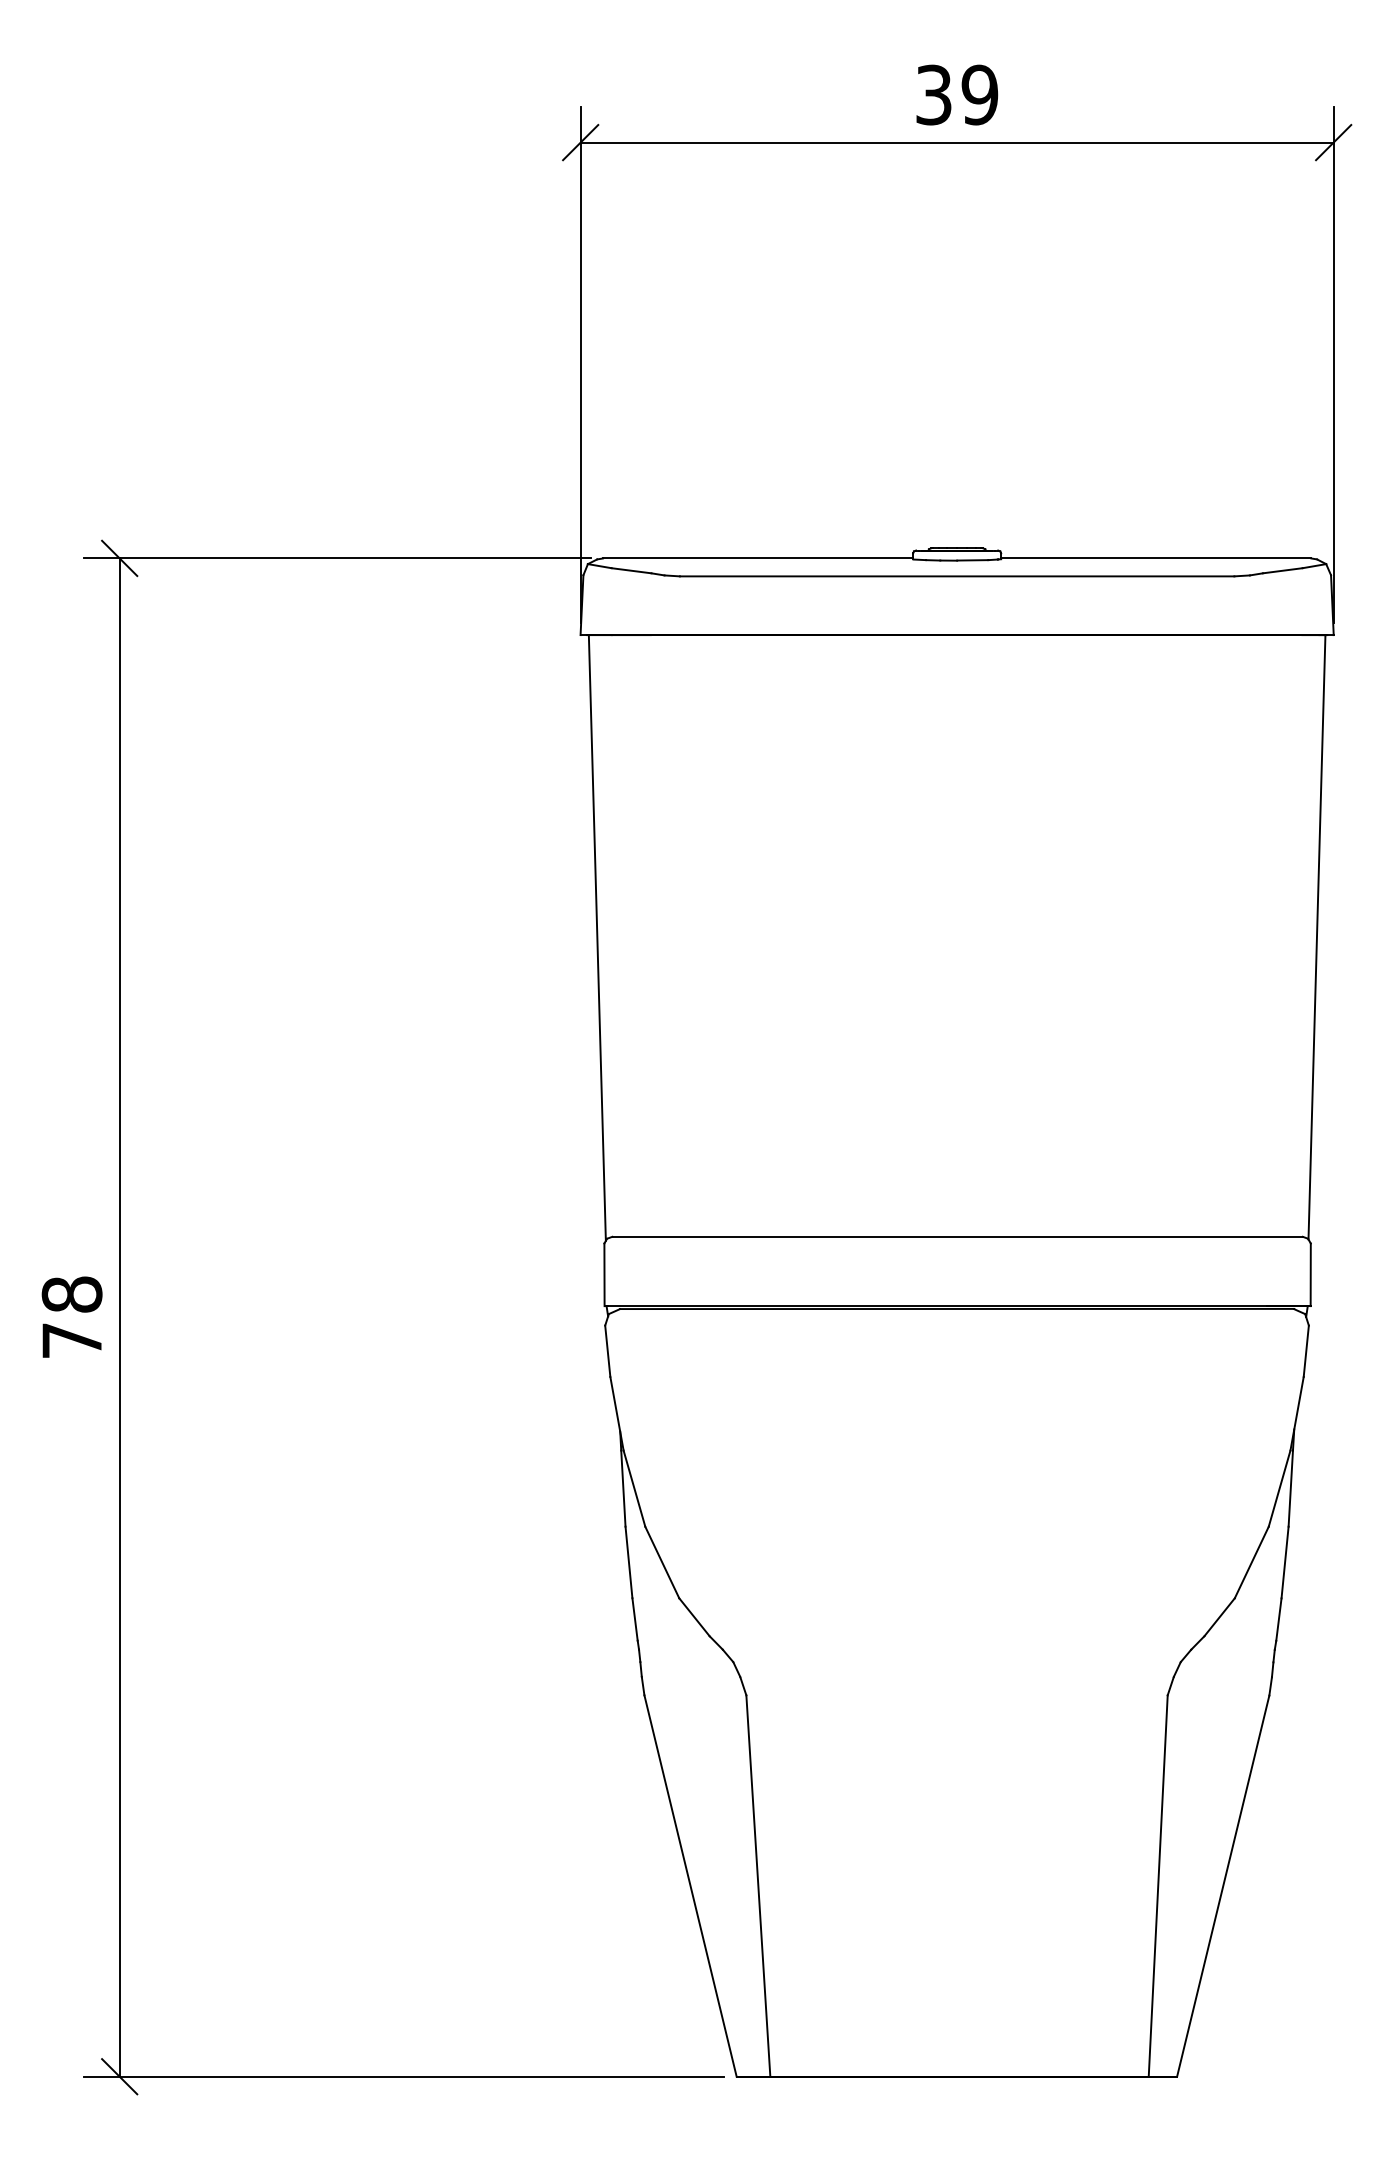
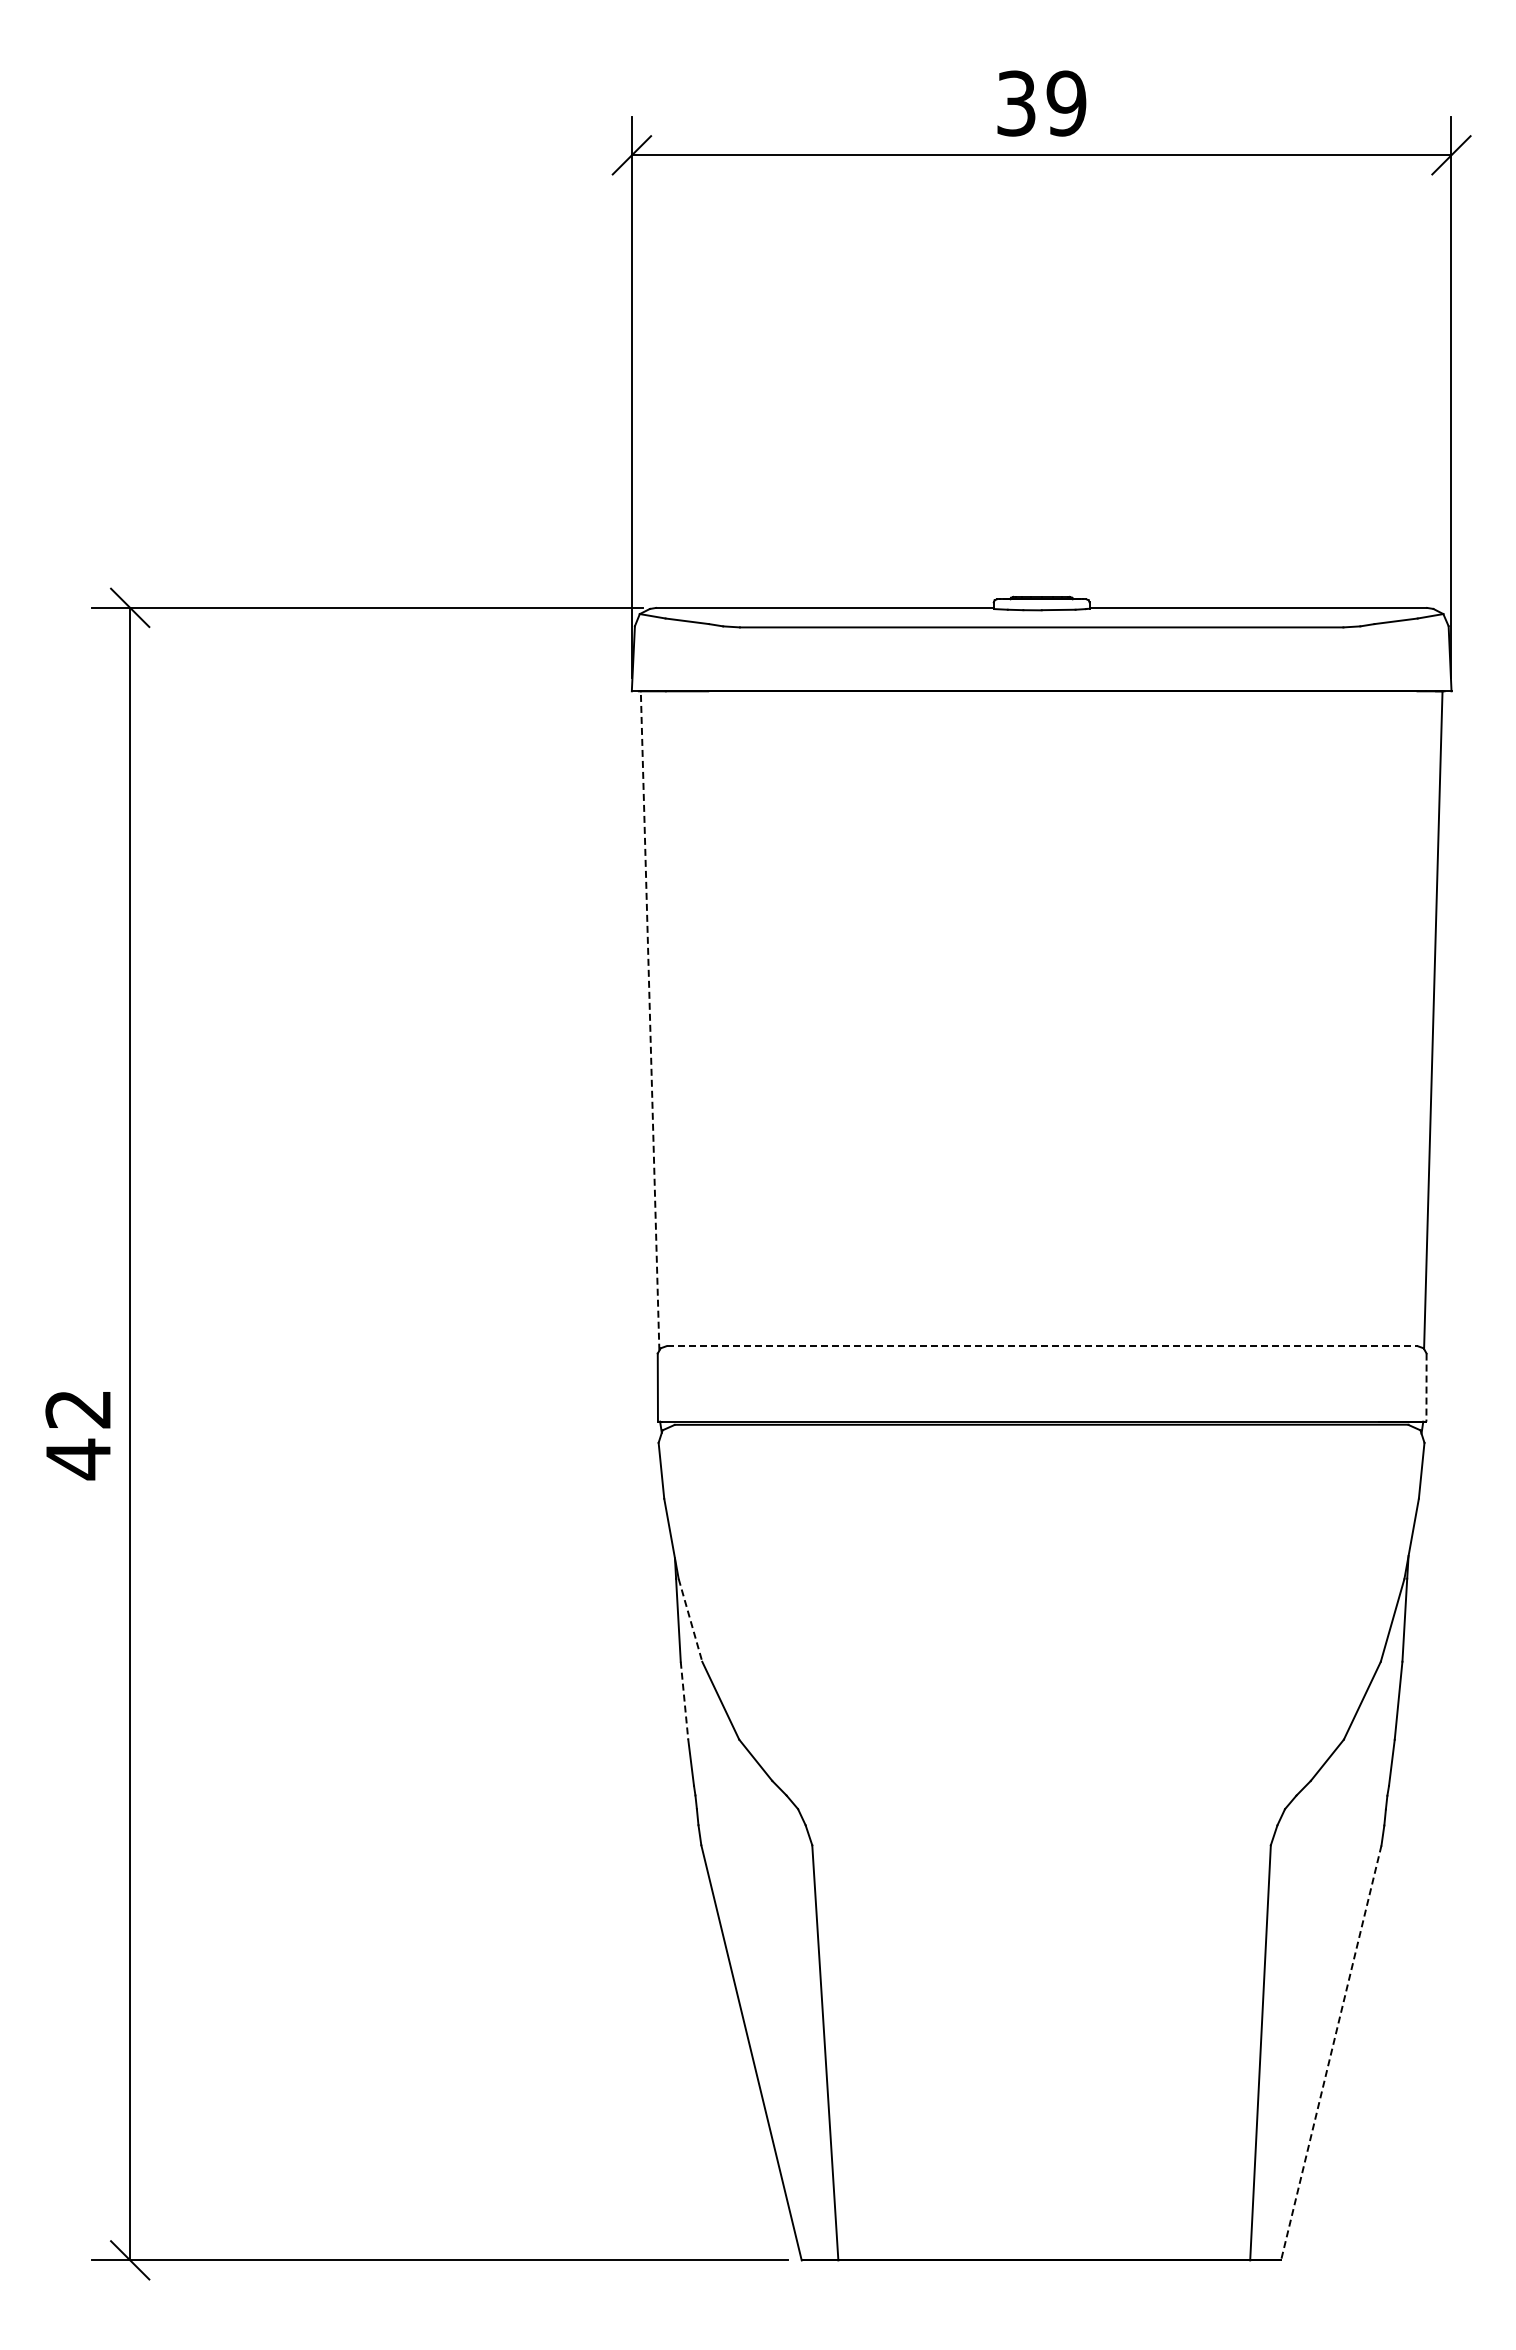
line: (597, 938) -> (650, 1021), solid -> dashed
line: (958, 1237) -> (1043, 1346), solid -> dashed
line: (1310, 1275) -> (1426, 1388), solid -> dashed
text: (72, 1317) -> (78, 1434), 78 -> 42
line: (634, 1488) -> (690, 1620), solid -> dashed
line: (628, 1563) -> (684, 1701), solid -> dashed
line: (1223, 1886) -> (1331, 2053), solid -> dashed

